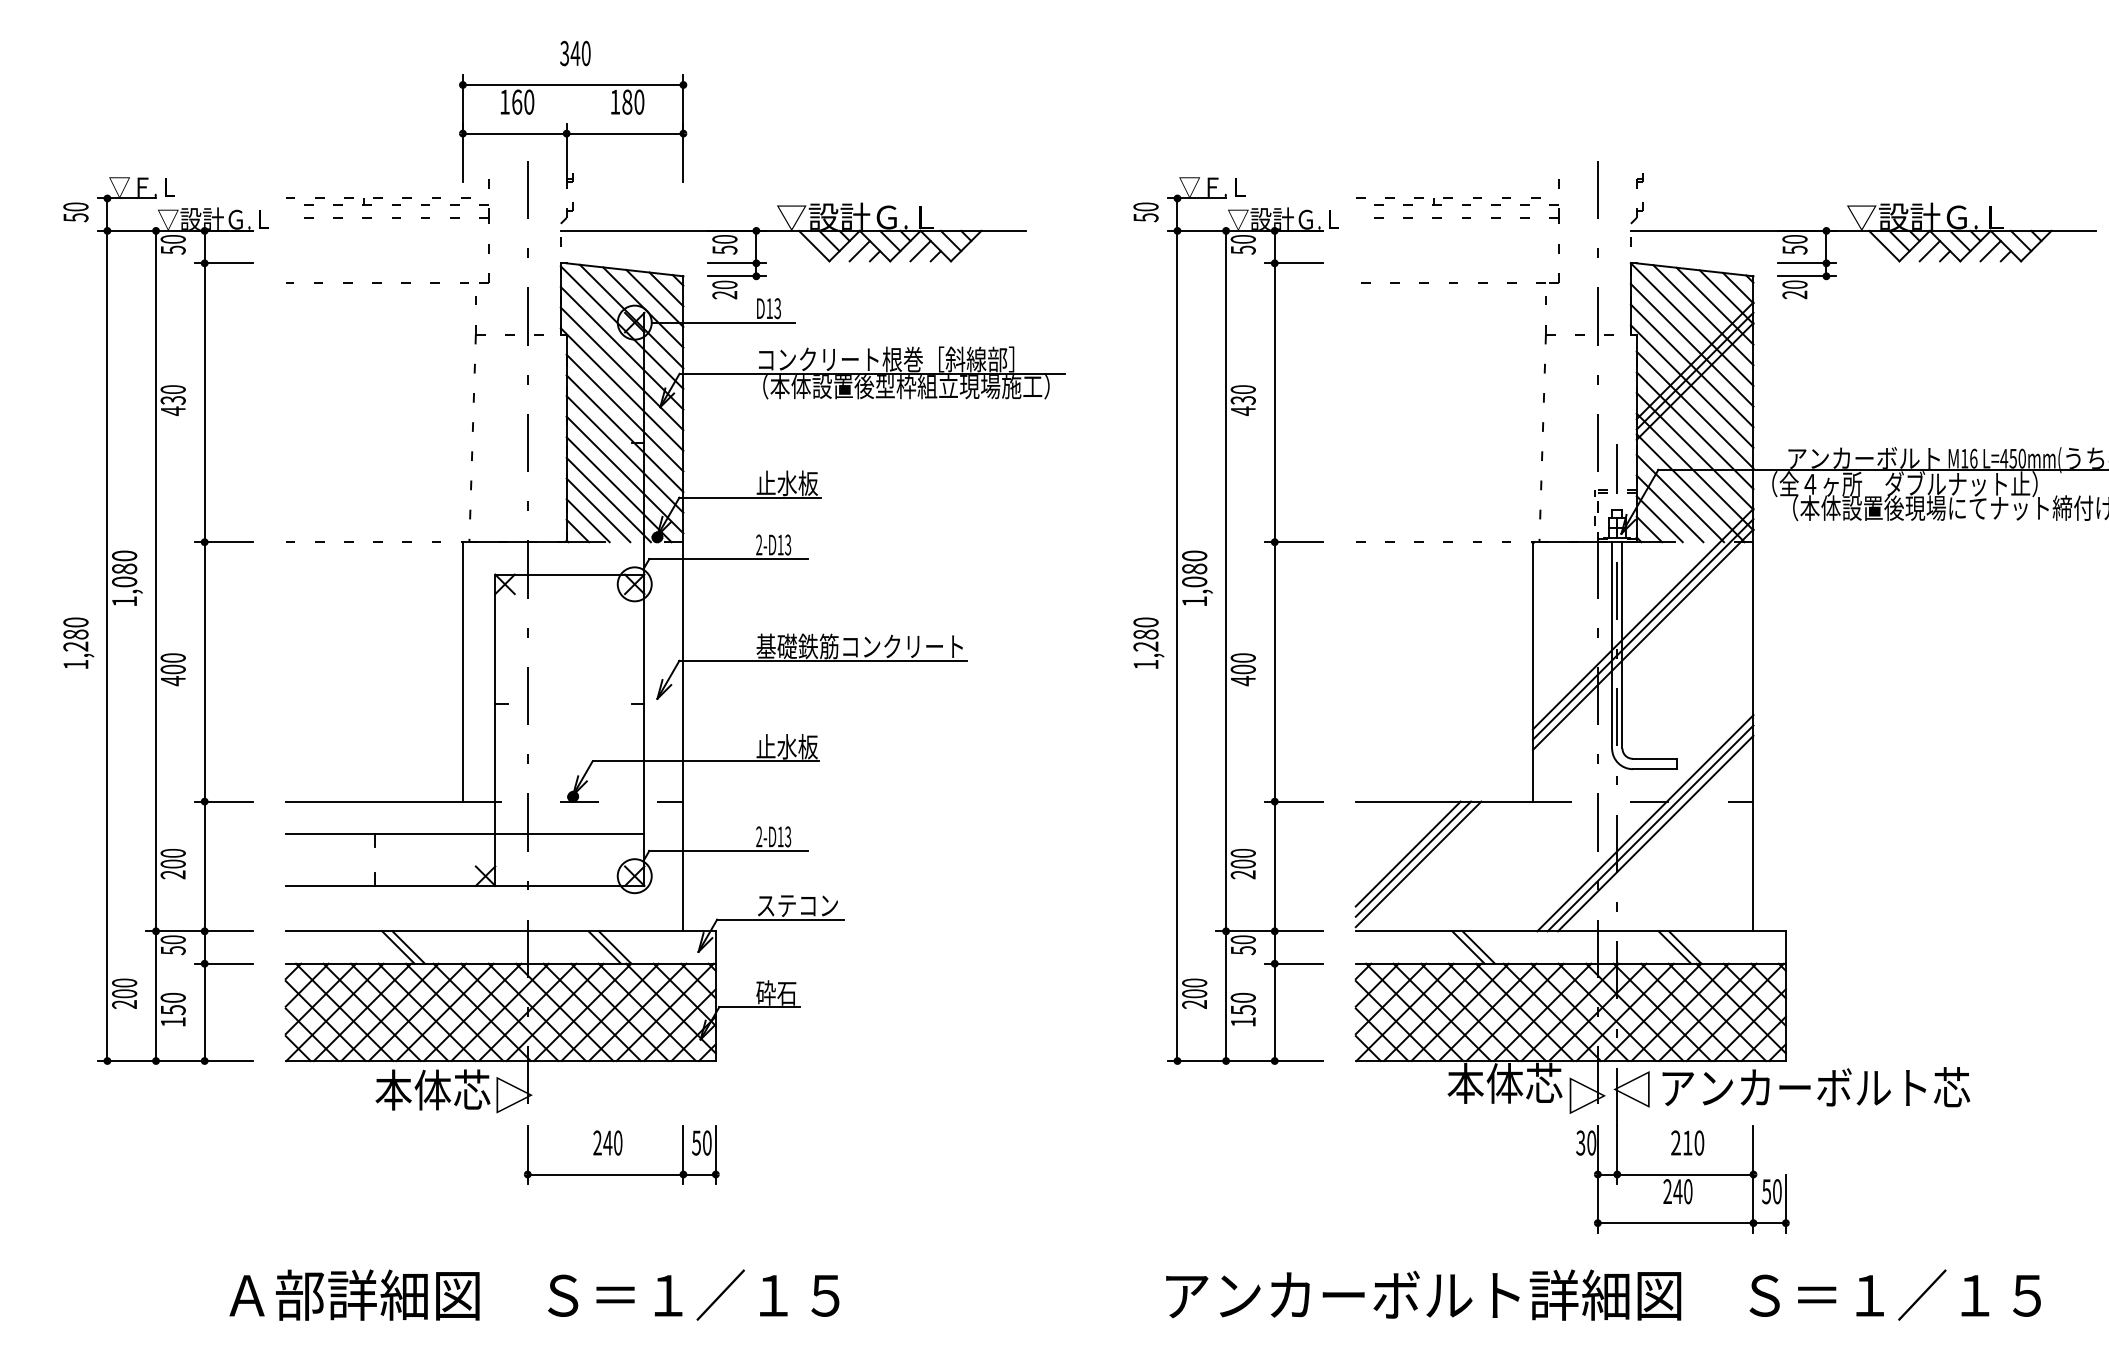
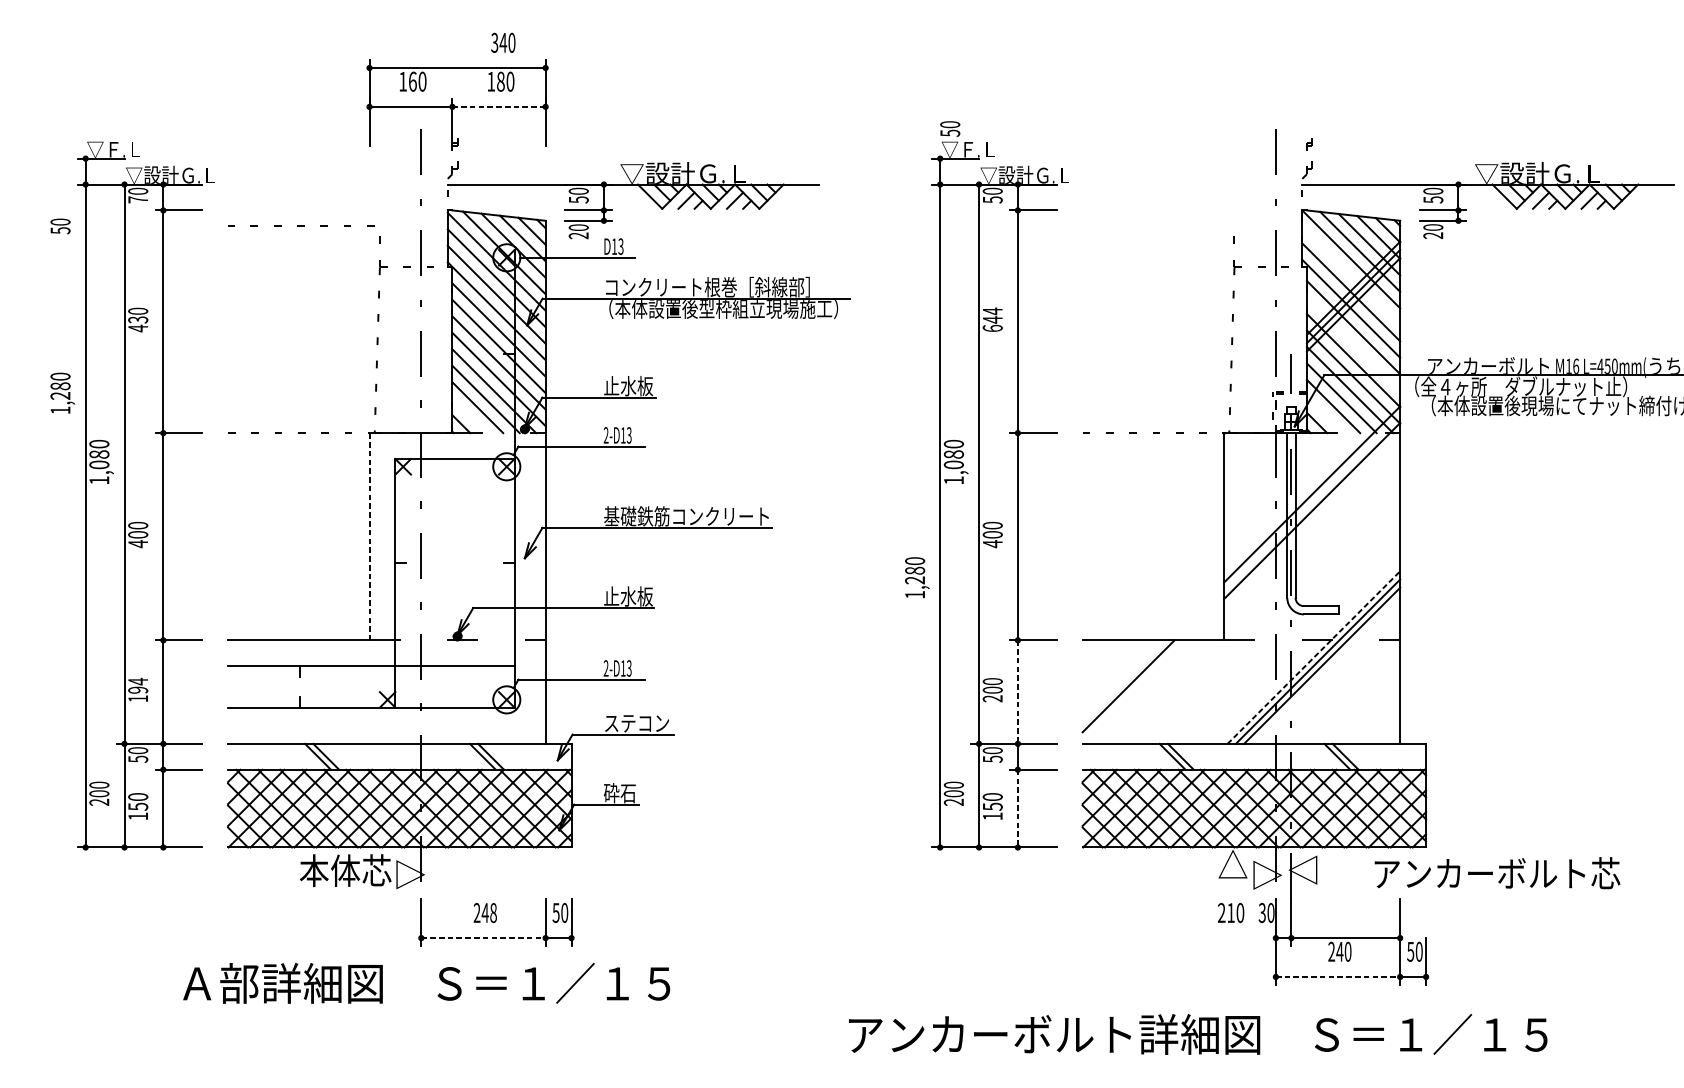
text: (575, 53) -> (503, 42), moved
line: (624, 133) -> (498, 106), solid -> dashed
text: (75, 212) -> (60, 226), moved
text: (1145, 212) -> (949, 129), moved
part: (392, 218) -> (313, 174), removed
part: (1462, 218) -> (1167, 174), removed
text: (173, 249) -> (138, 199), 50 -> 70
line: (1691, 344) -> (1350, 275), removed
text: (1242, 400) -> (992, 319), 430 -> 644
line: (1694, 430) -> (1353, 343), removed
line: (1659, 519) -> (1325, 415), removed
line: (587, 520) -> (469, 415), removed
line: (1642, 629) -> (1311, 502), removed
text: (78, 642) -> (62, 392), moved
text: (1148, 642) -> (917, 577), moved
line: (462, 671) -> (369, 536), solid -> dashed
line: (1645, 823) -> (1313, 657), solid -> dashed
line: (1407, 853) -> (1123, 681), removed
text: (172, 863) -> (137, 689), 200 -> 194
line: (1418, 864) -> (1132, 690), removed
line: (1274, 866) -> (1017, 692), solid -> dashed
line: (1274, 1012) -> (1017, 808), solid -> dashed
text: (1504, 1082) -> (1201, 864), 本体芯 -> △
text: (1816, 1087) -> (1497, 873), moved
text: (1687, 1142) -> (1230, 912), moved
text: (618, 1143) -> (493, 913), 240 -> 248
line: (605, 1174) -> (483, 938), solid -> dashed
line: (1675, 1223) -> (1337, 977), solid -> dashed
text: (534, 1294) -> (426, 982), moved
text: (1603, 1294) -> (1198, 1033), moved

